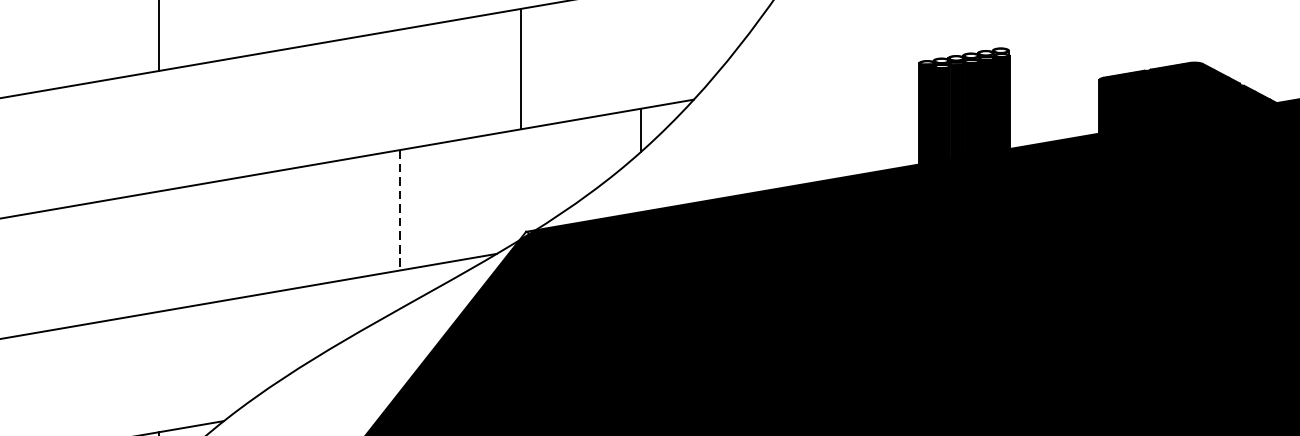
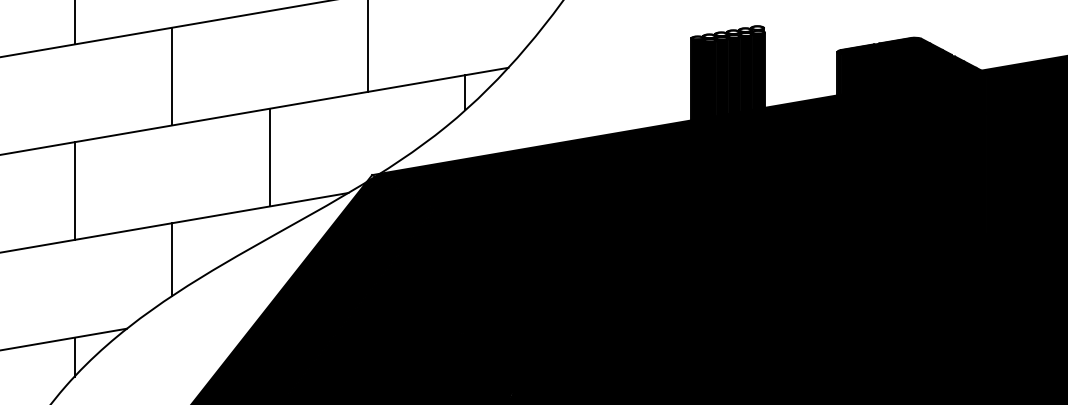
line: (280, 110) -> (172, 76), added
line: (400, 210) -> (270, 157), dashed -> solid
line: (159, 250) -> (74, 190), added
line: (280, 335) -> (172, 259), added

